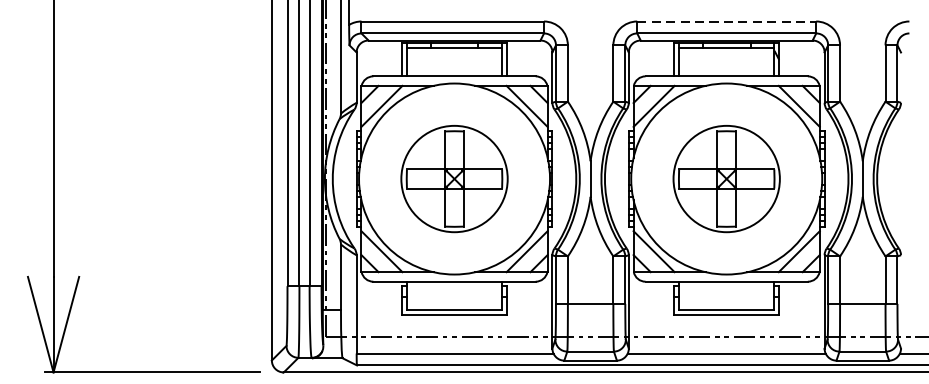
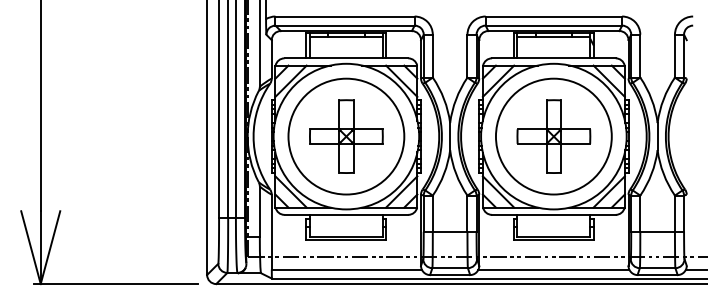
line: (727, 21) -> (554, 16), dashed -> solid
circle: (454, 178) -> (346, 136), size x1.43
circle: (726, 178) -> (553, 136), size x1.43

